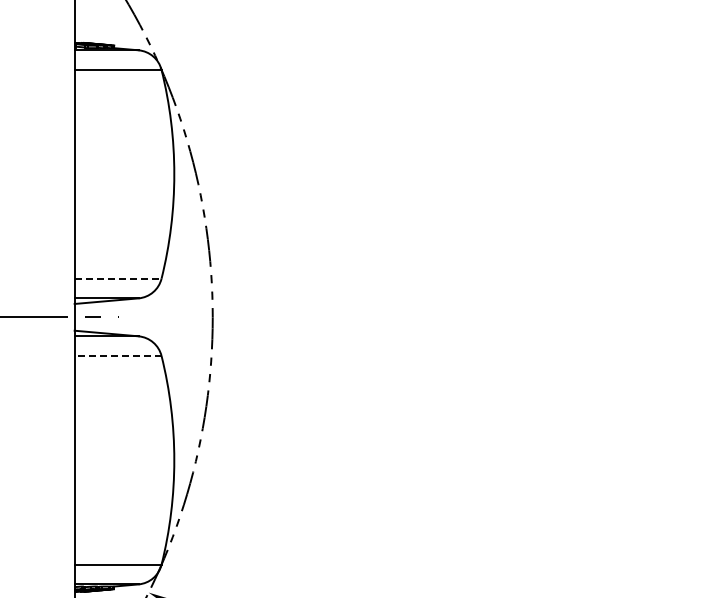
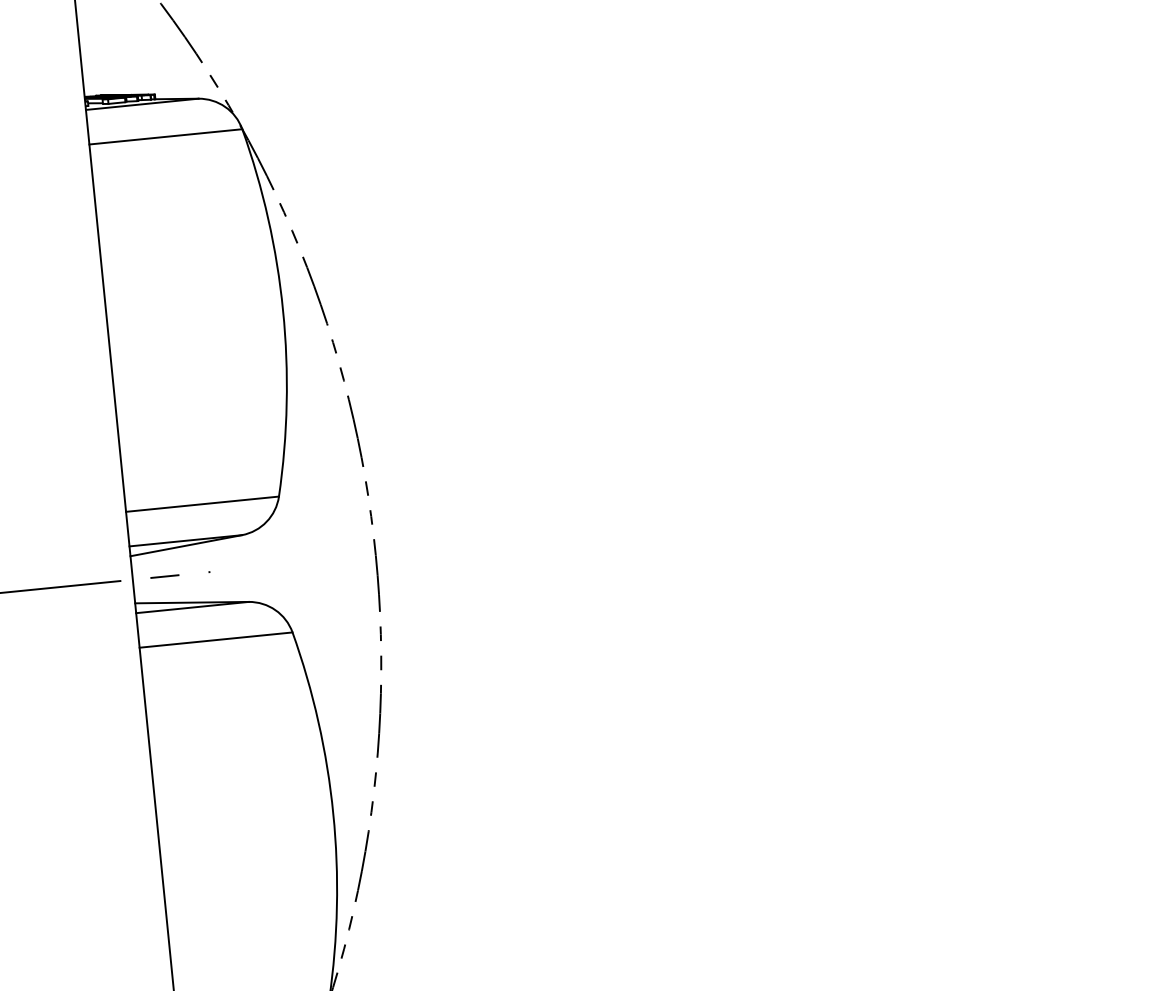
line: (118, 278) -> (203, 503), dashed -> solid
line: (117, 355) -> (214, 639), dashed -> solid

